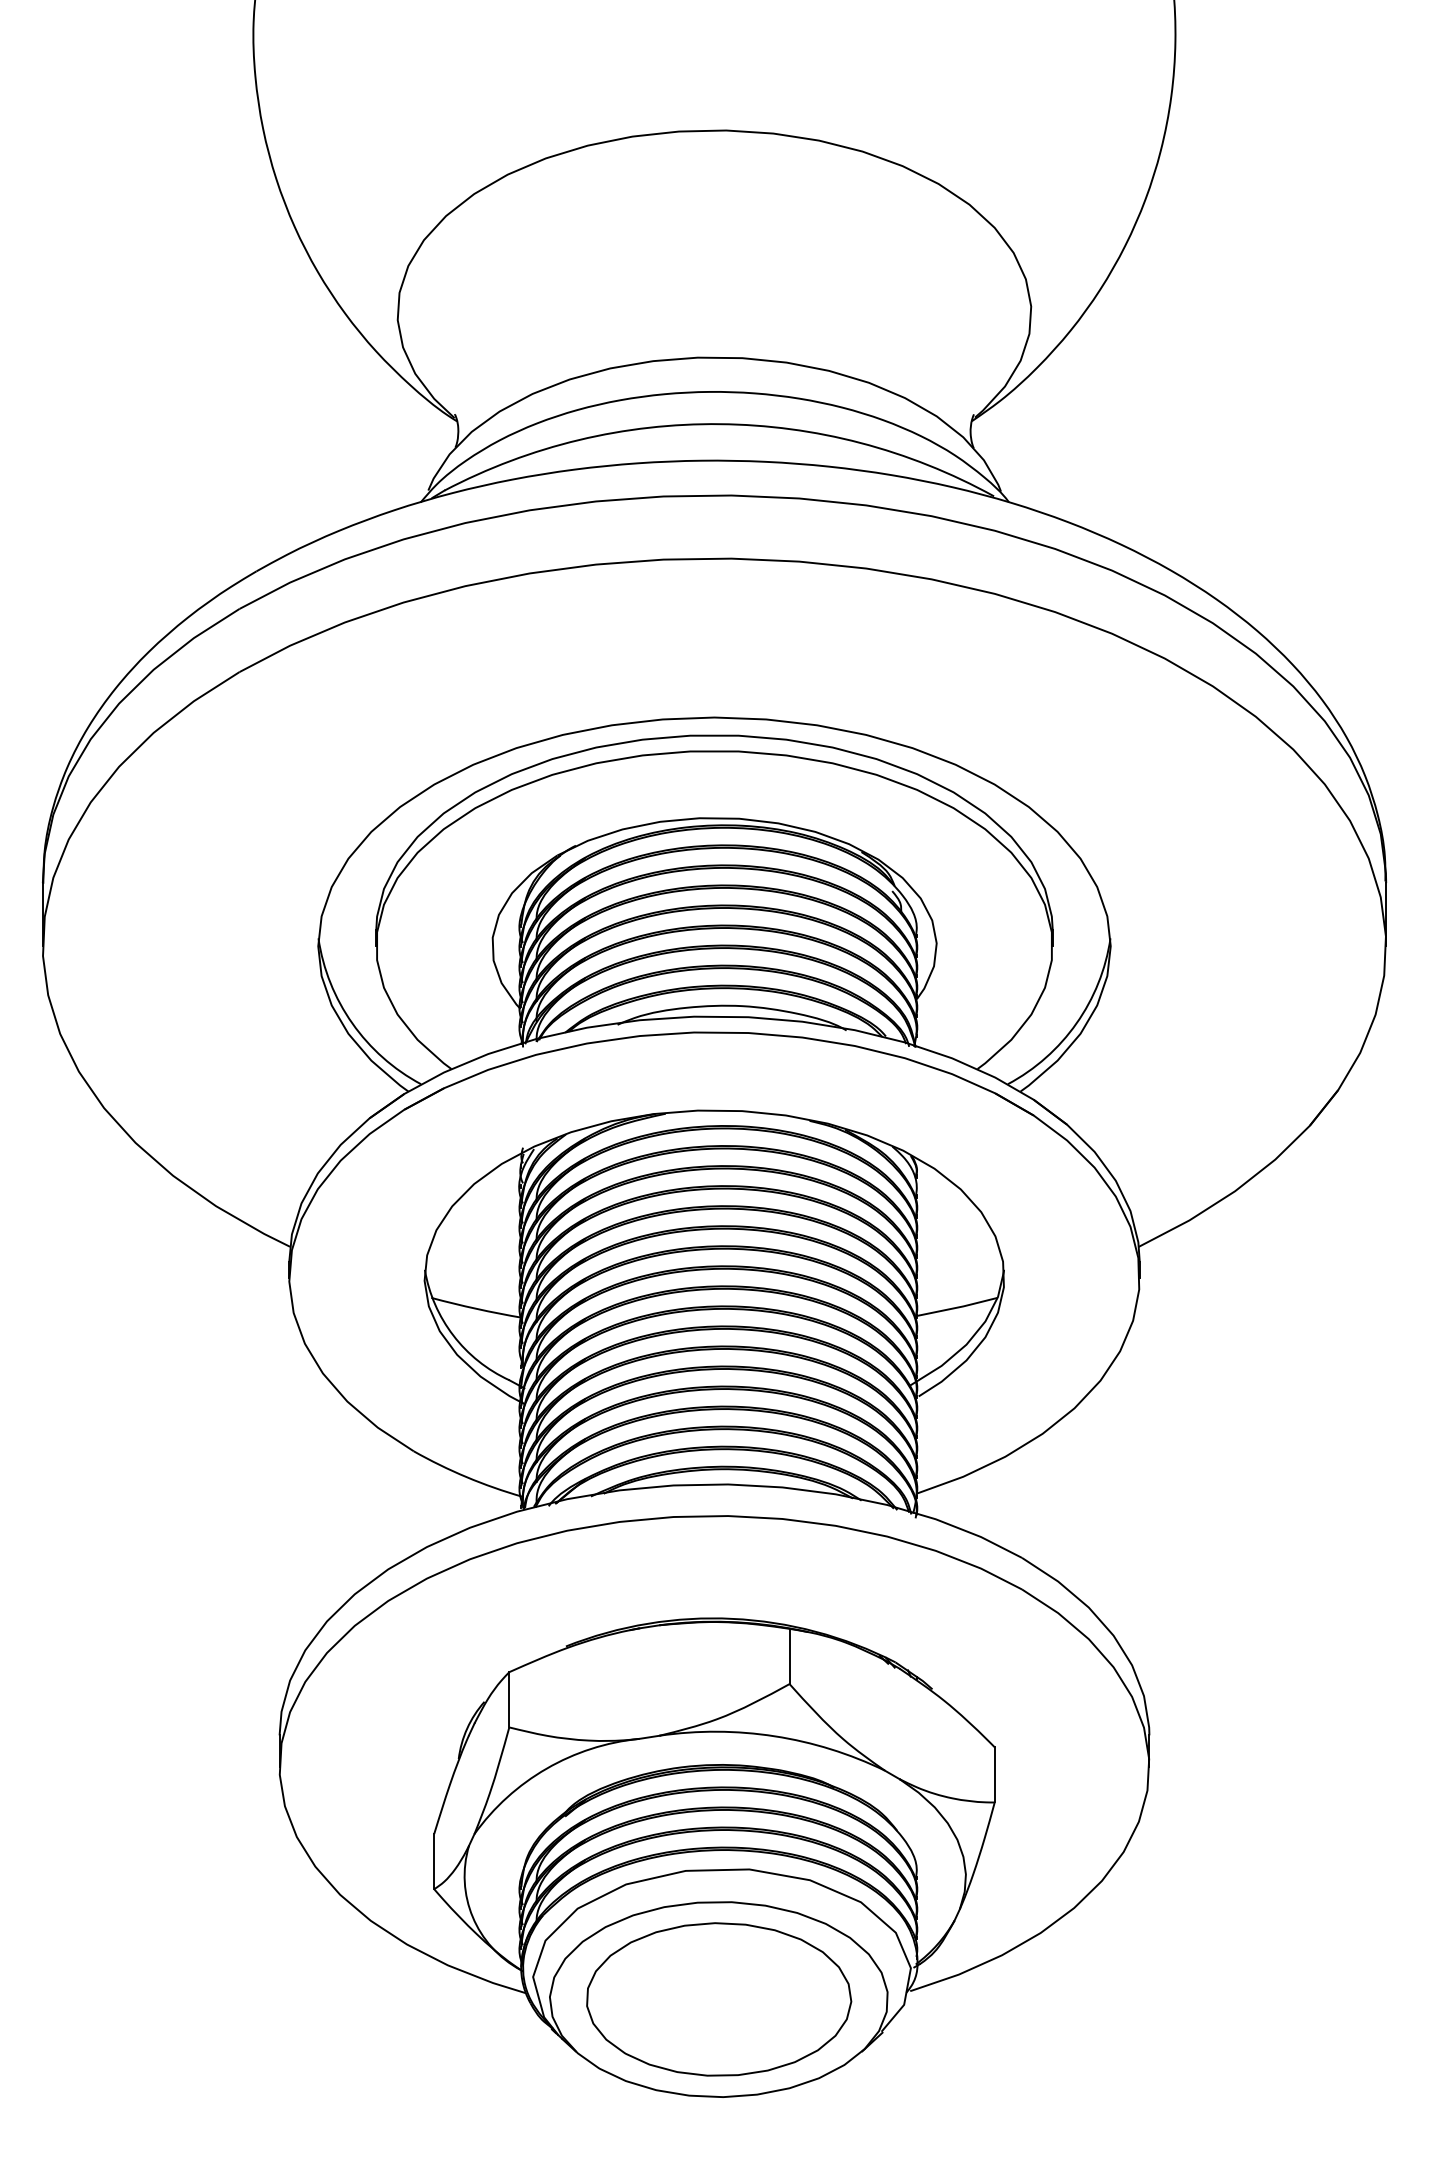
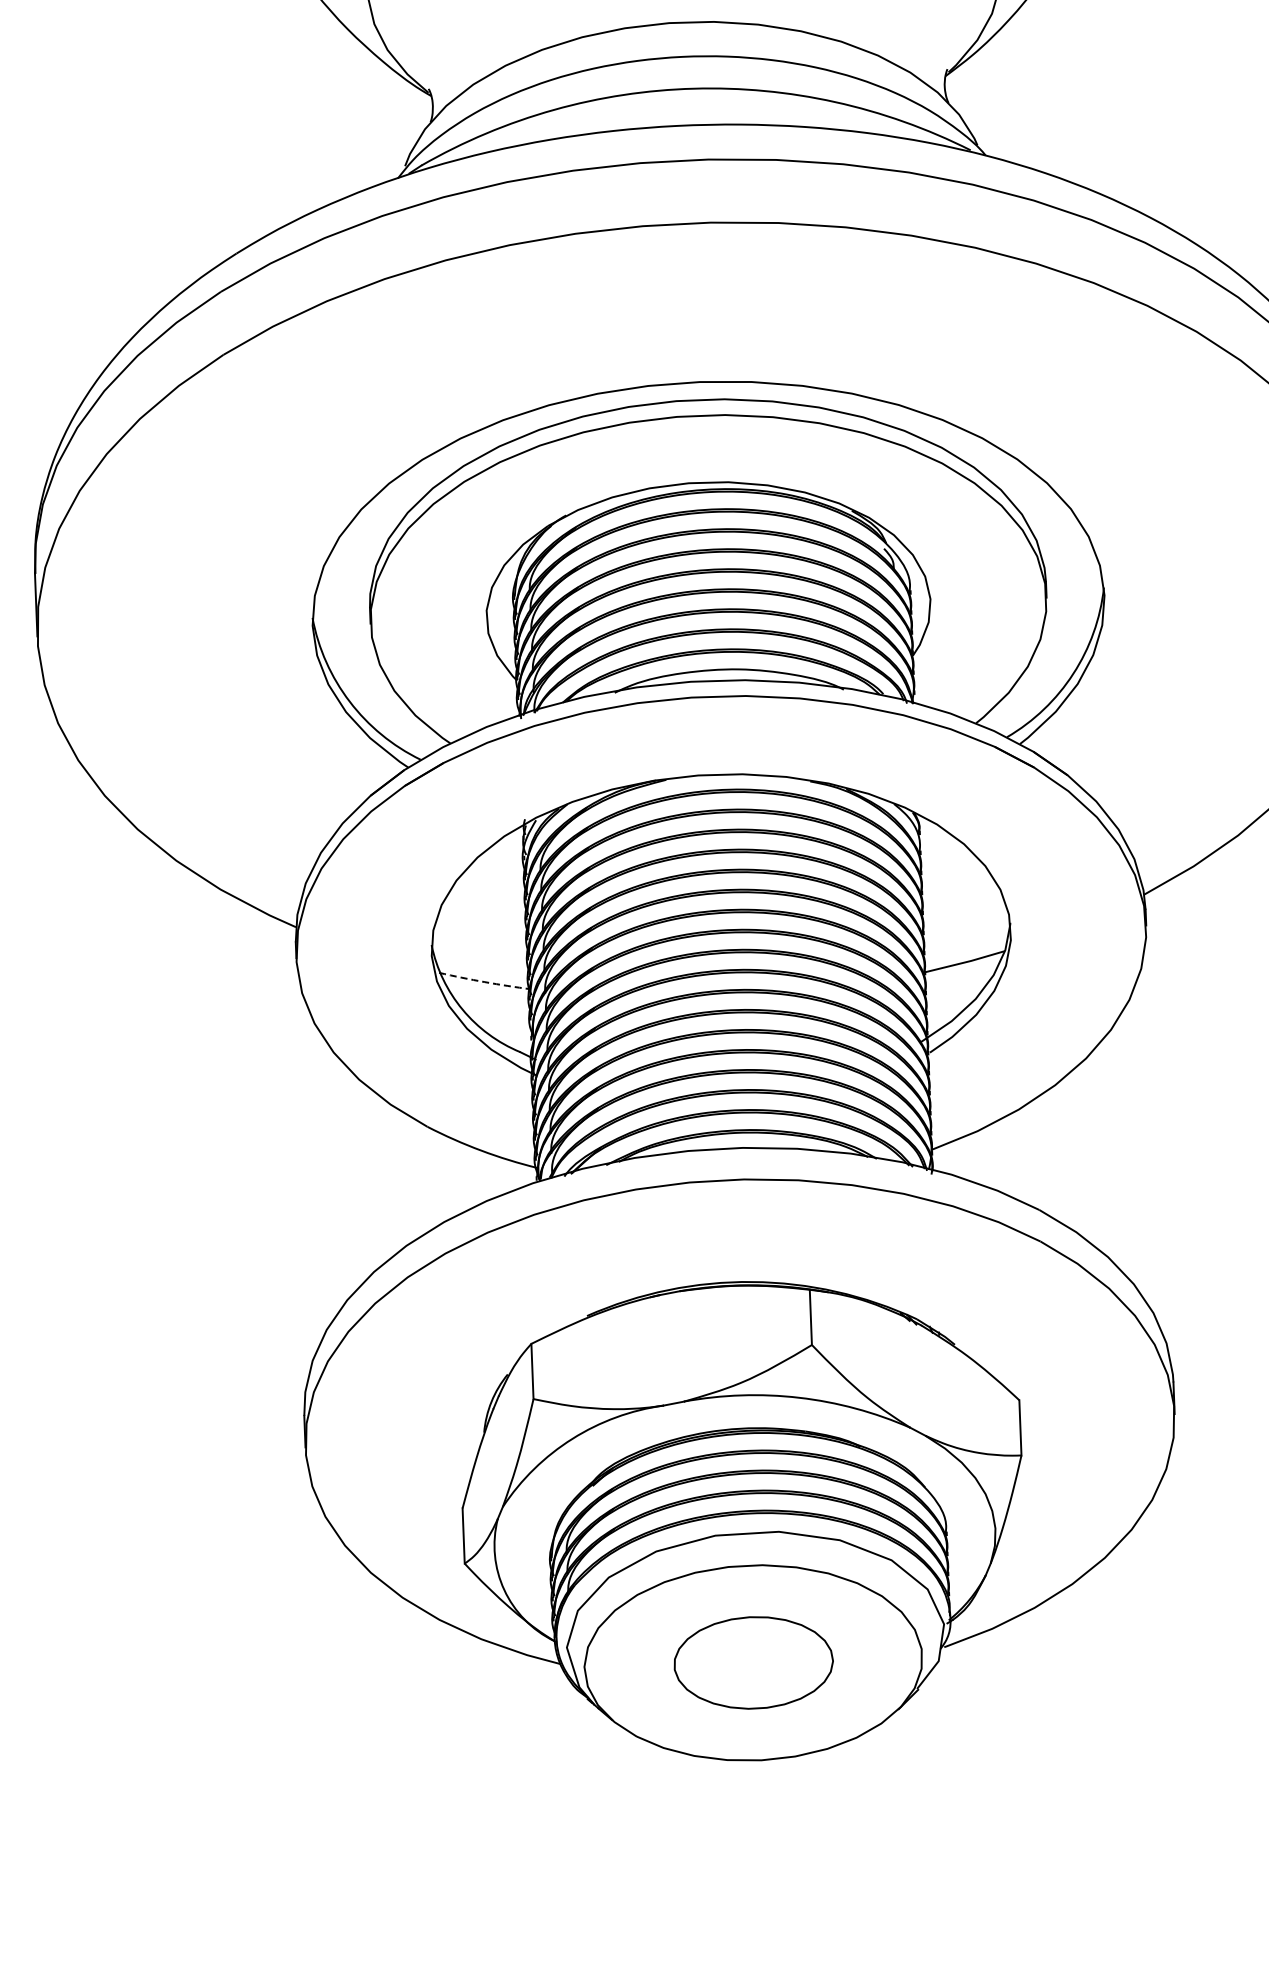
arc: (476, 1308) -> (484, 981), solid -> dashed
part: (719, 1999) -> (754, 1662), size x0.6

